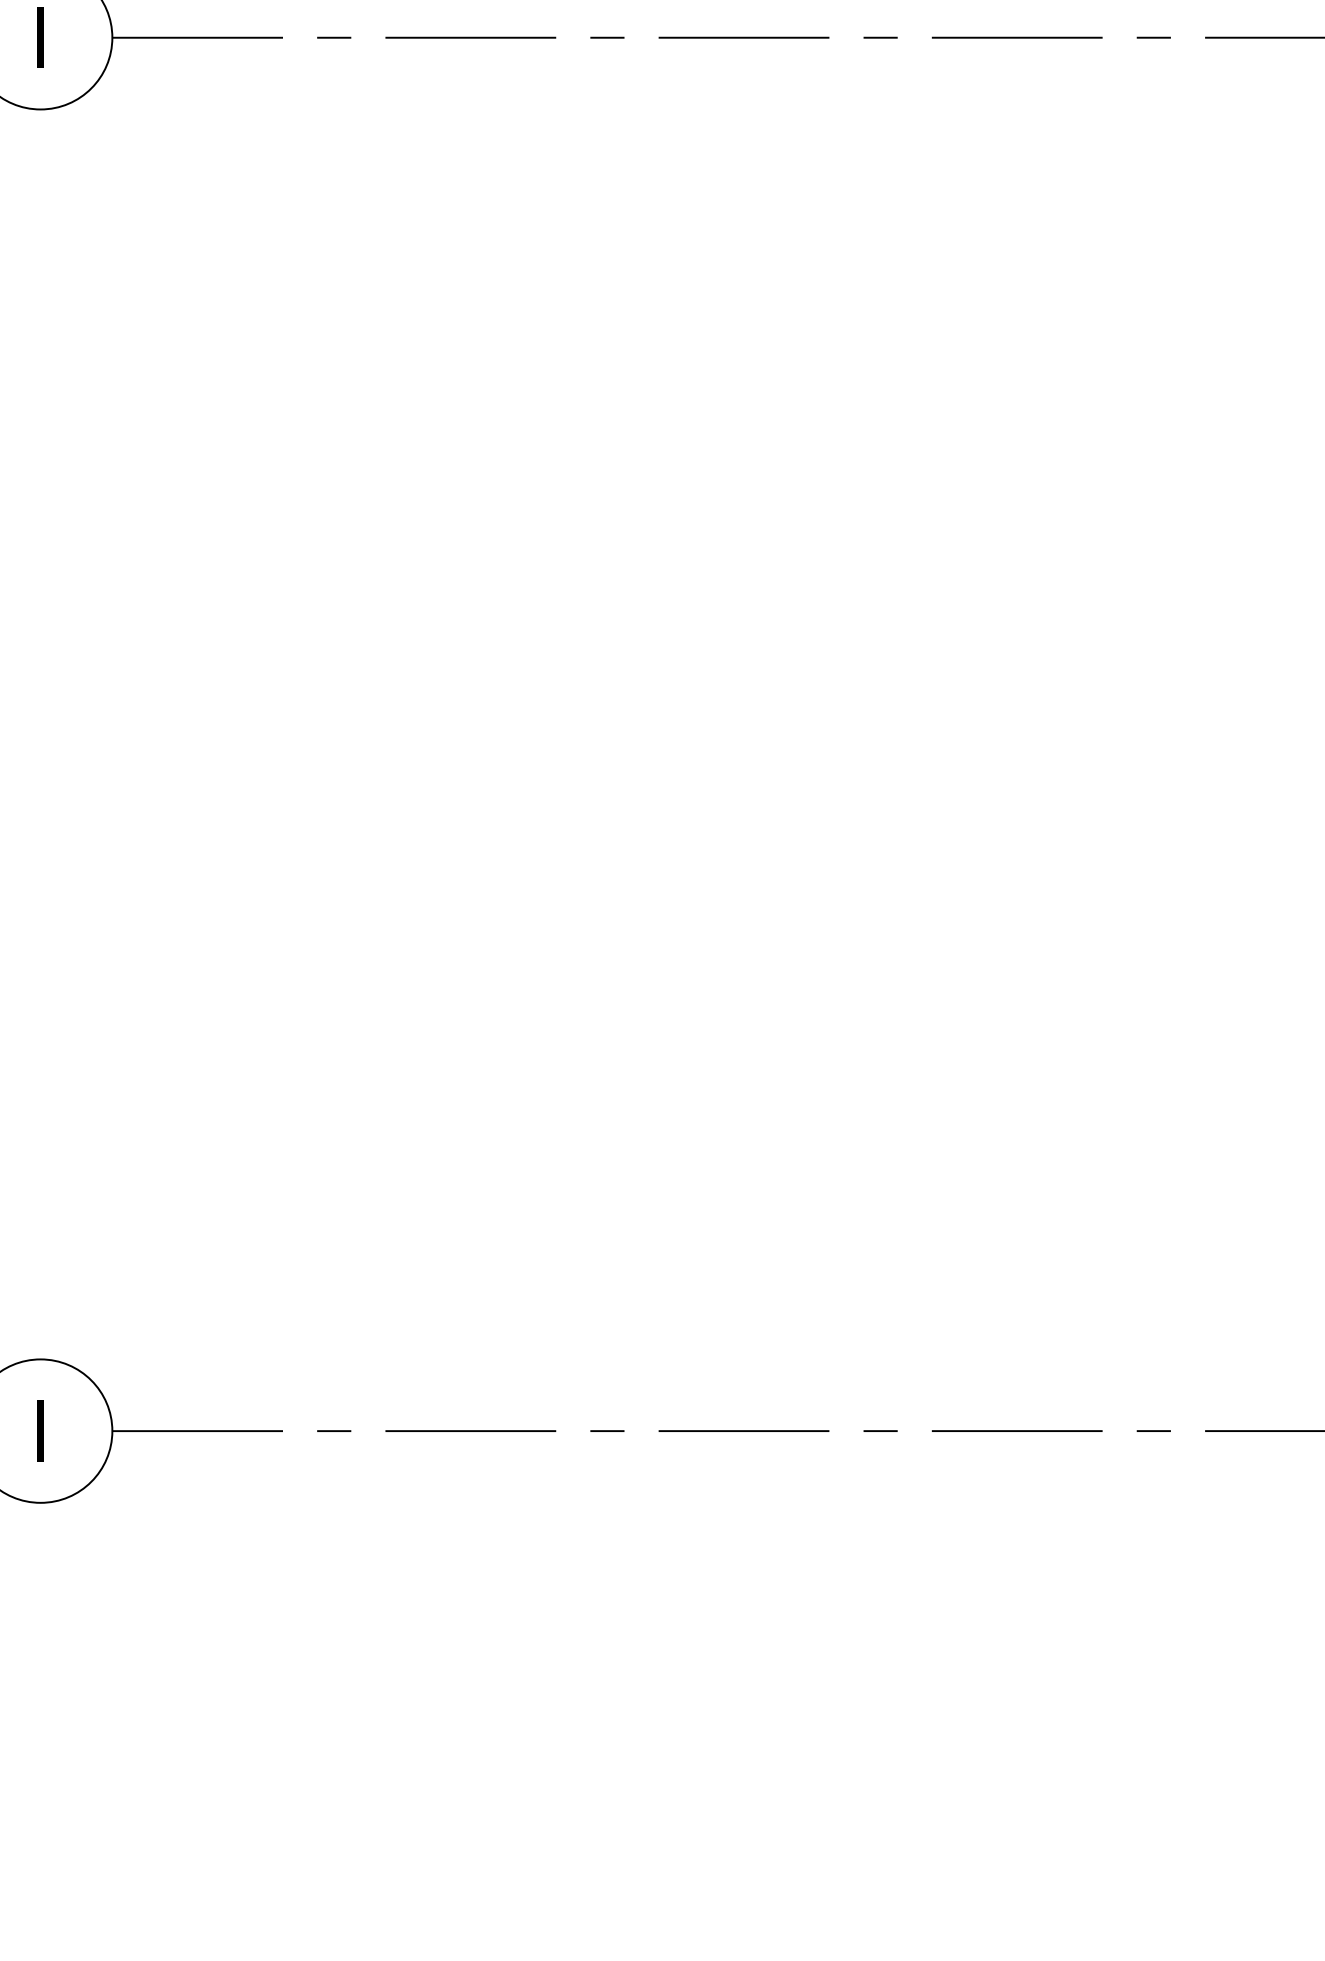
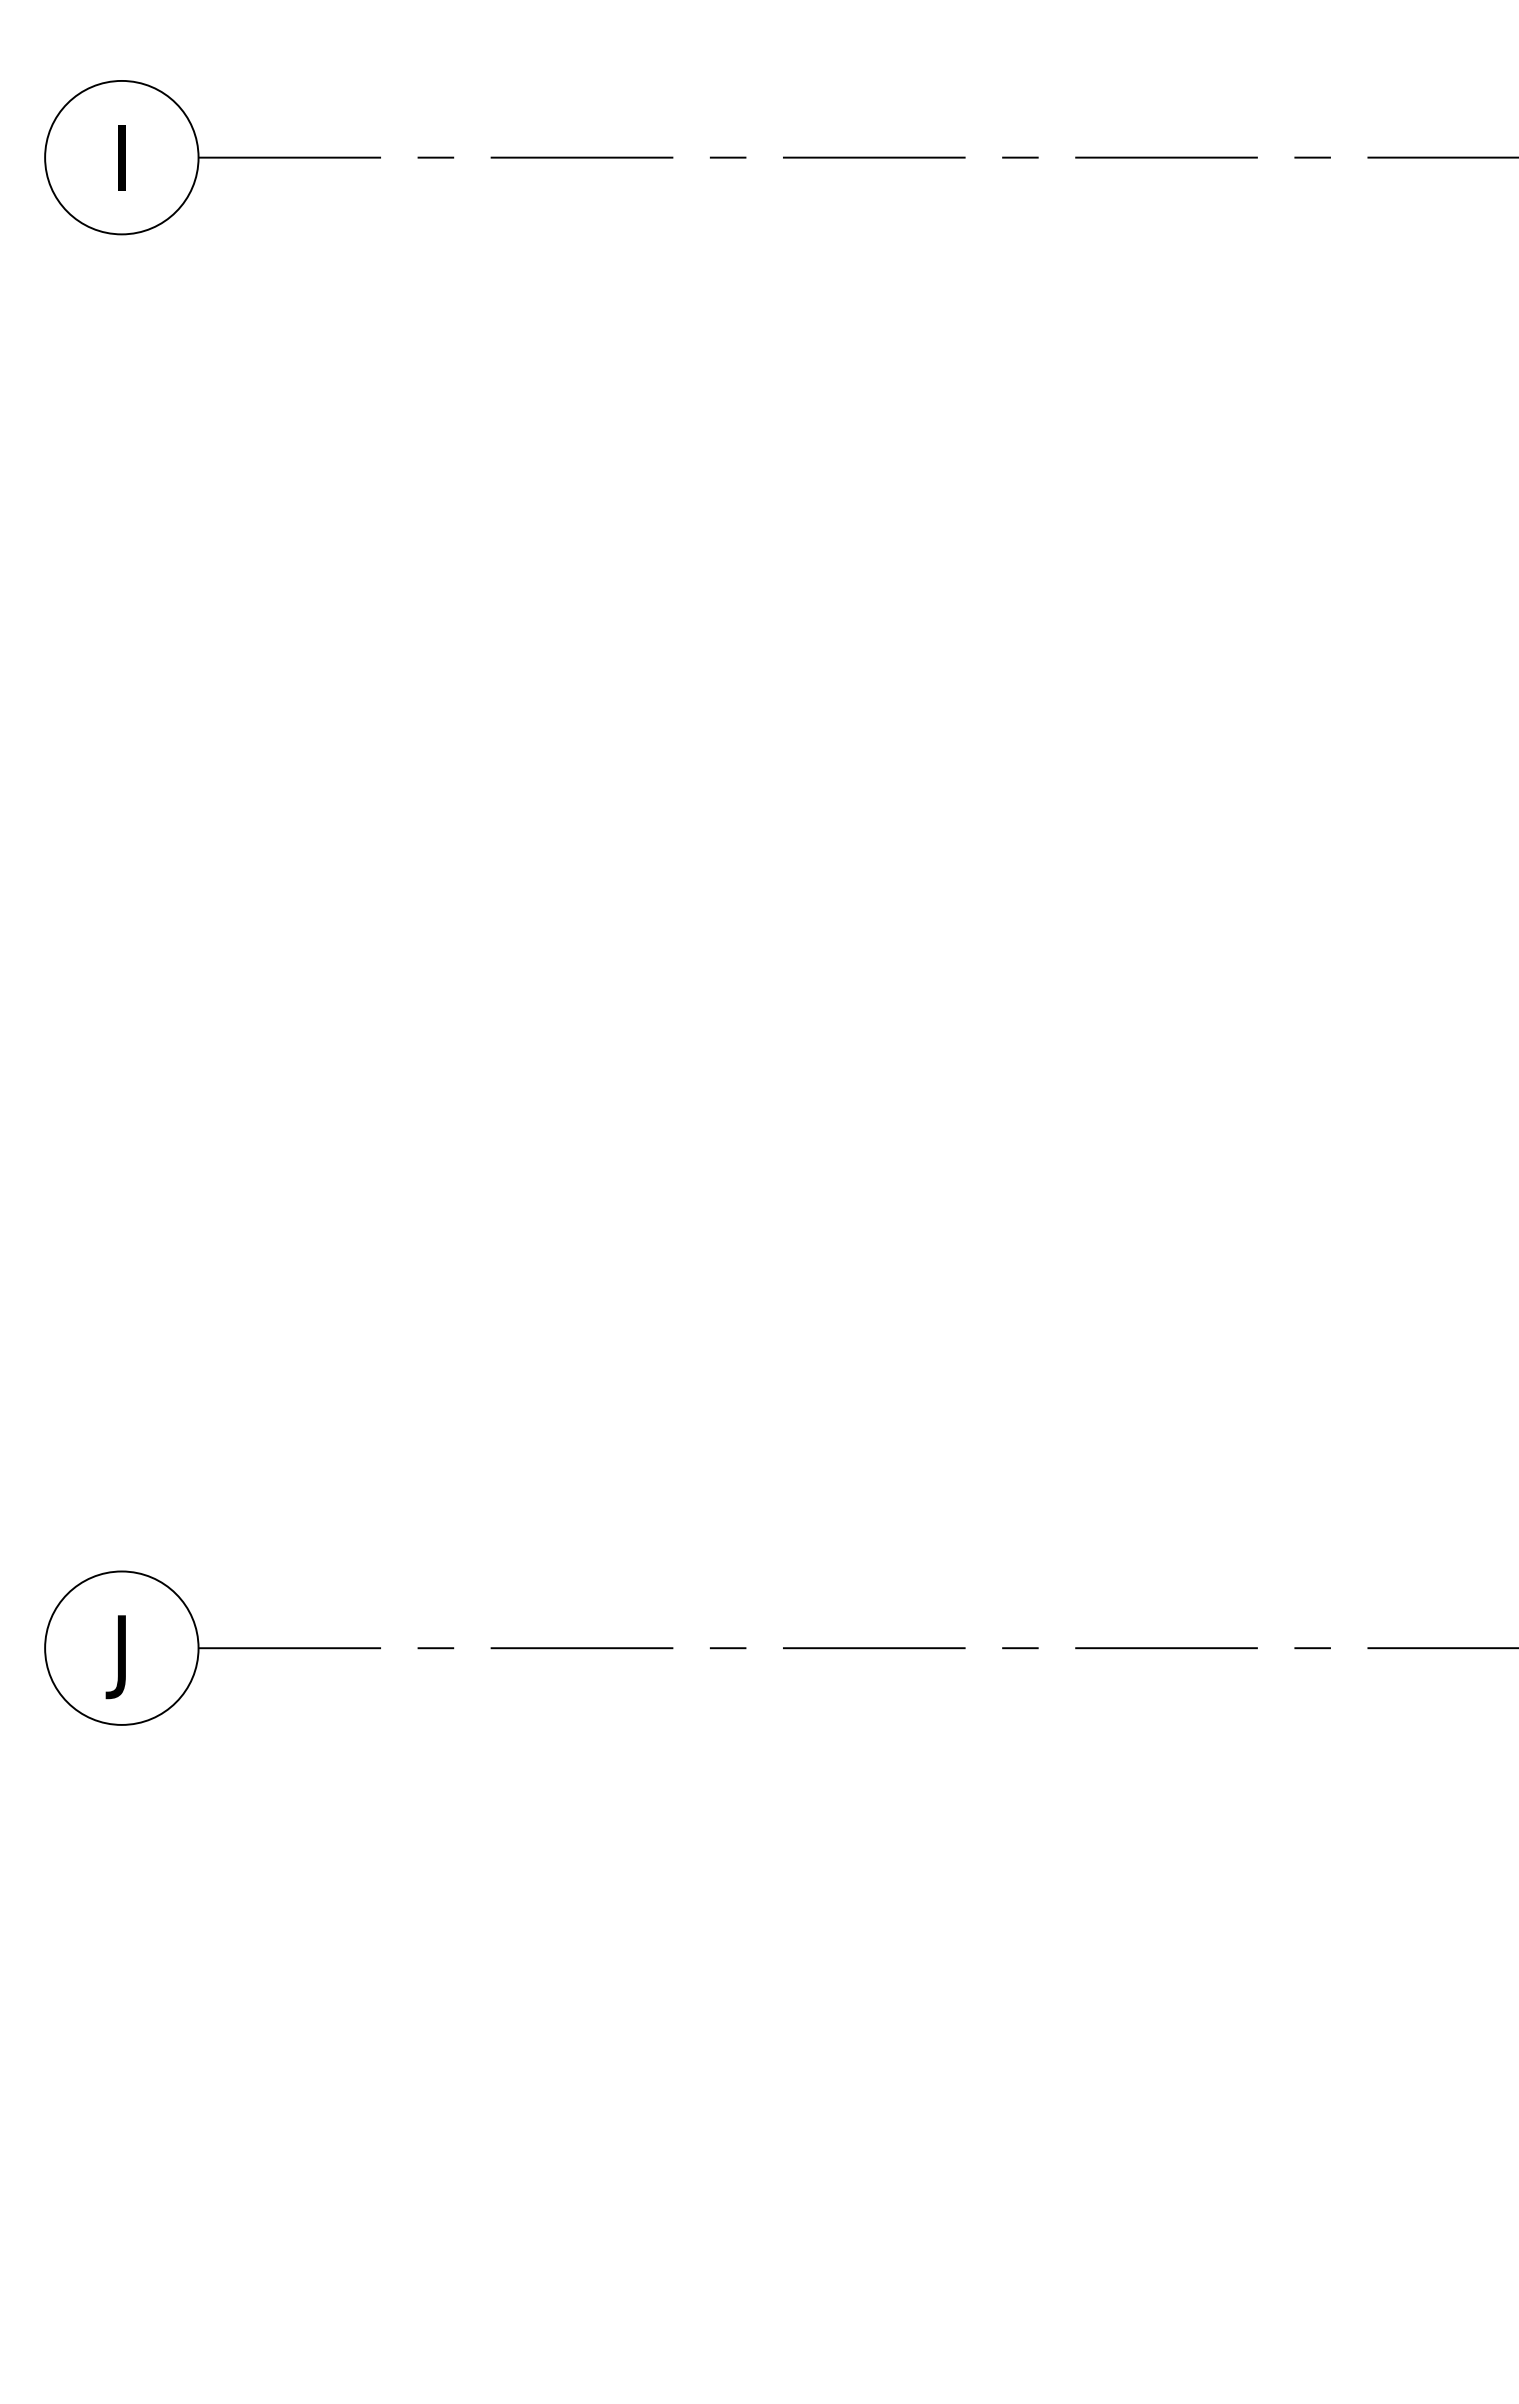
text: (34, 1439) -> (115, 1657), I -> J

